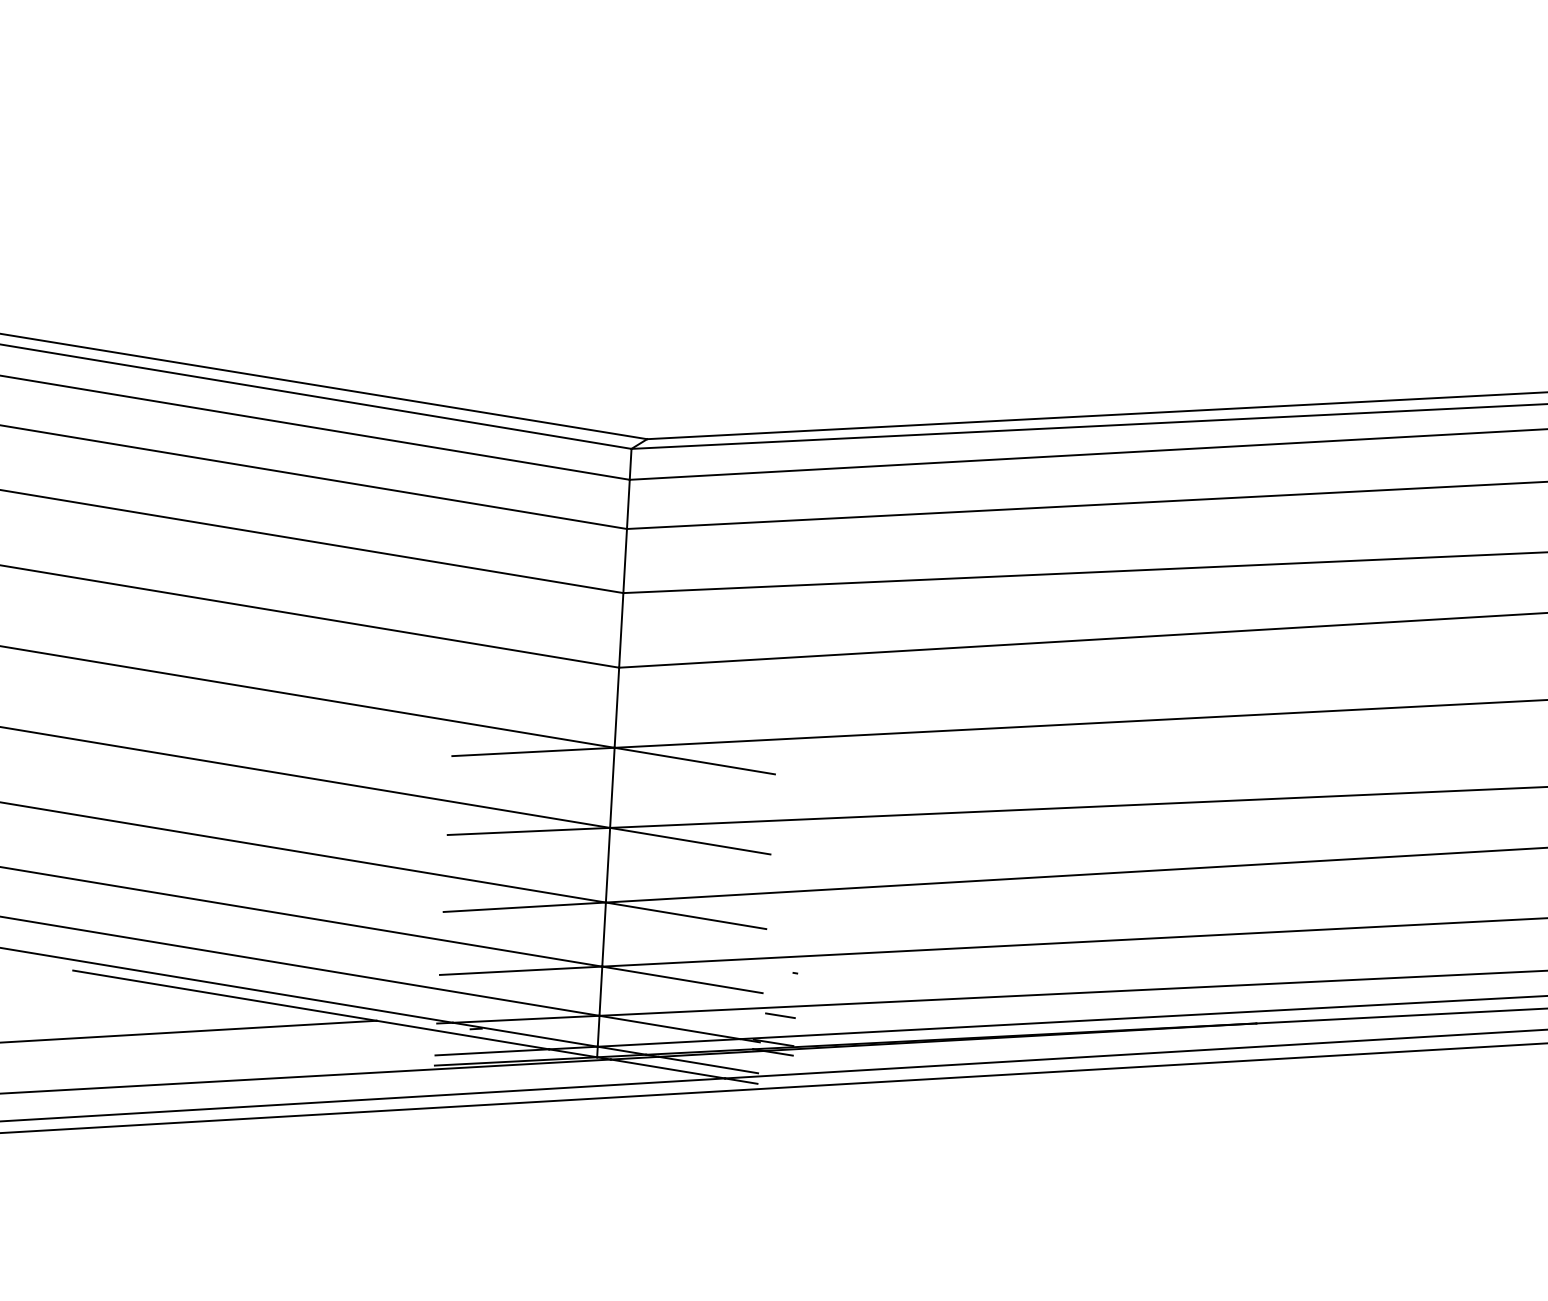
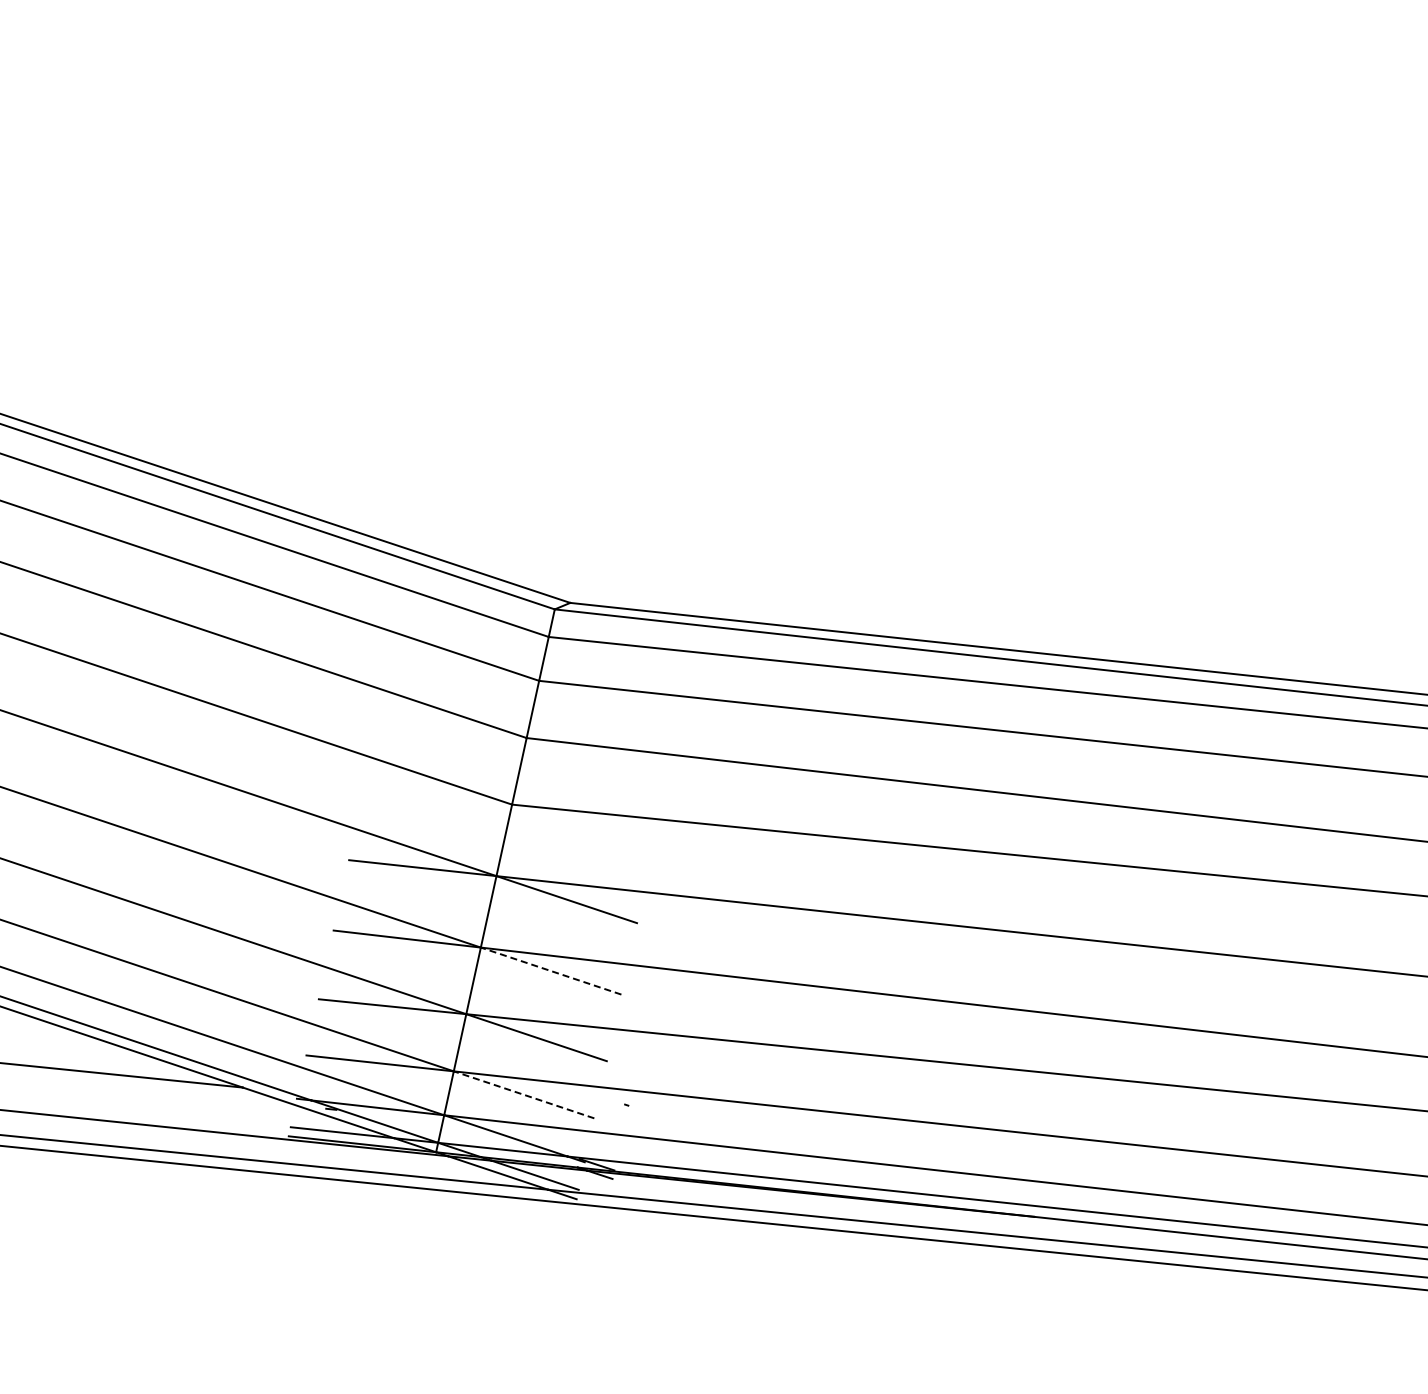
line: (689, 840) -> (550, 970), solid -> dashed
line: (681, 979) -> (523, 1094), solid -> dashed
line: (779, 1016) -> (606, 1141), removed

